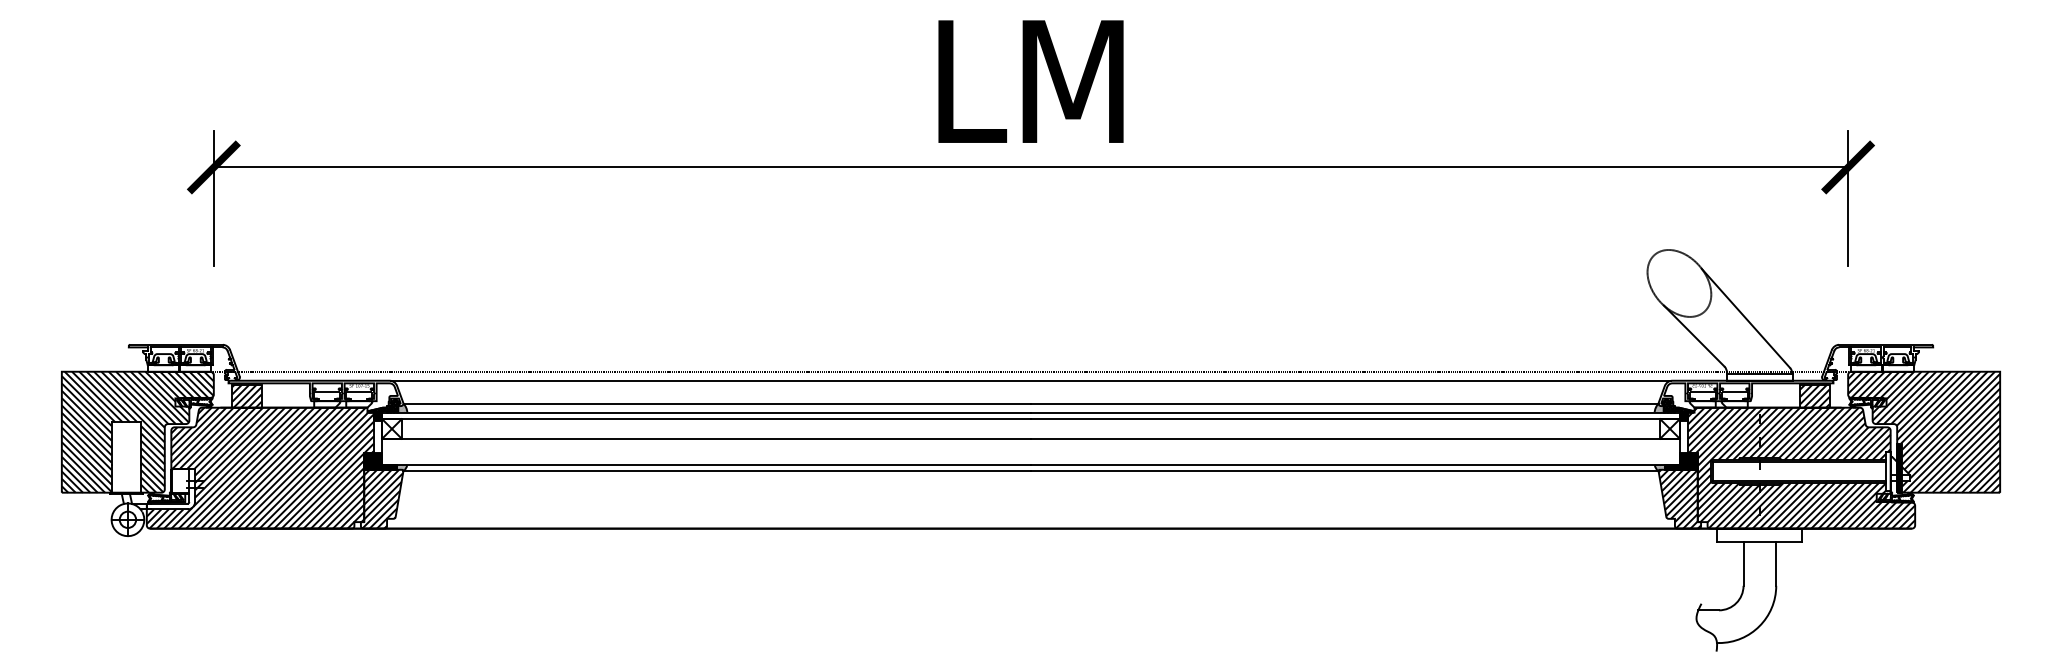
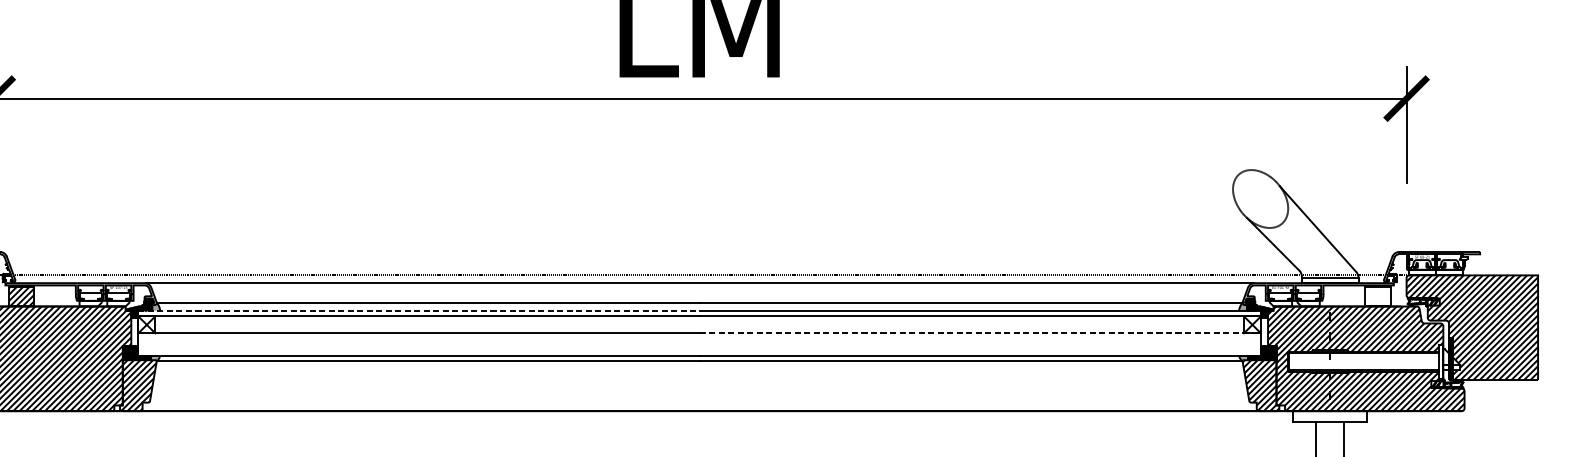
hatch: (1814, 395) -> (1377, 295), removed
line: (707, 412) -> (419, 310), solid -> dashed
line: (1355, 438) -> (980, 333), solid -> dashed

